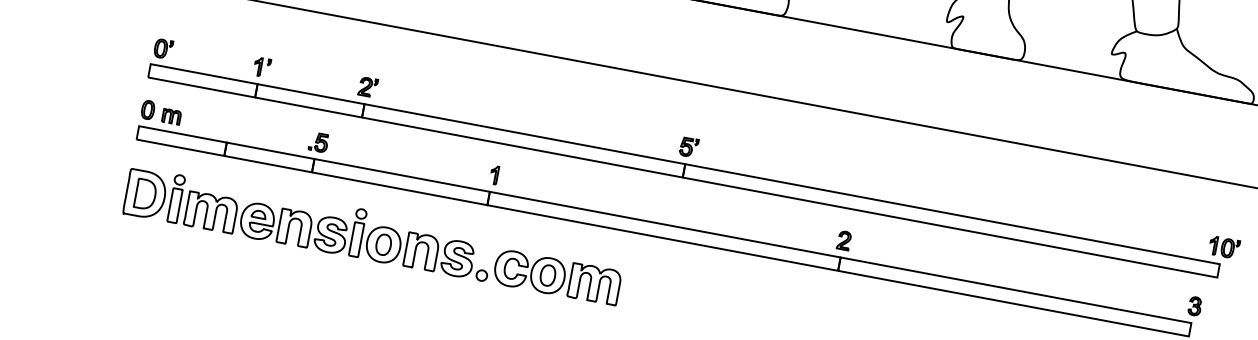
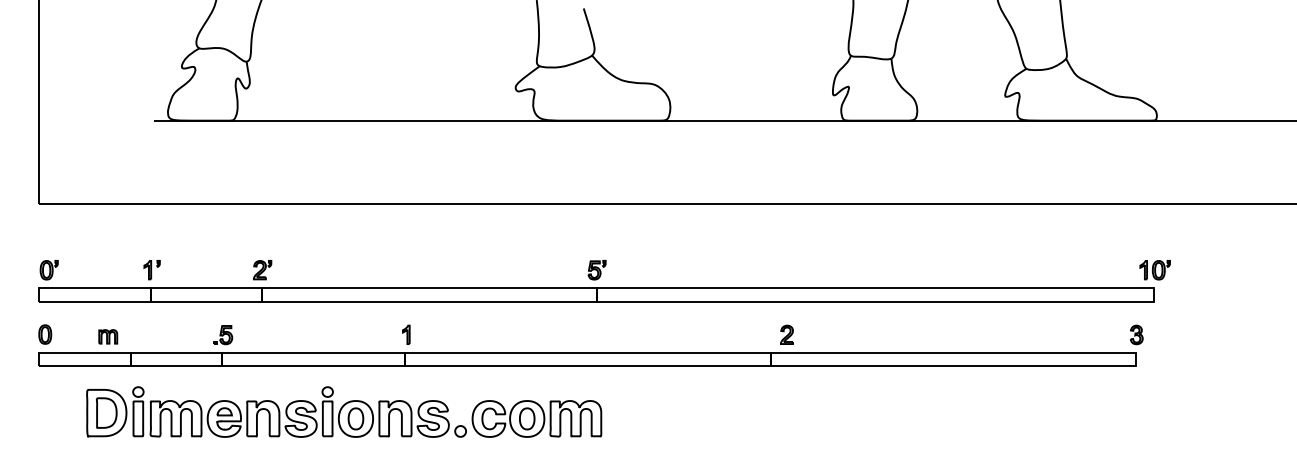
part: (171, 116) -> (108, 336), moved
part: (374, 235) -> (344, 411), moved
part: (843, 240) -> (786, 334), moved

